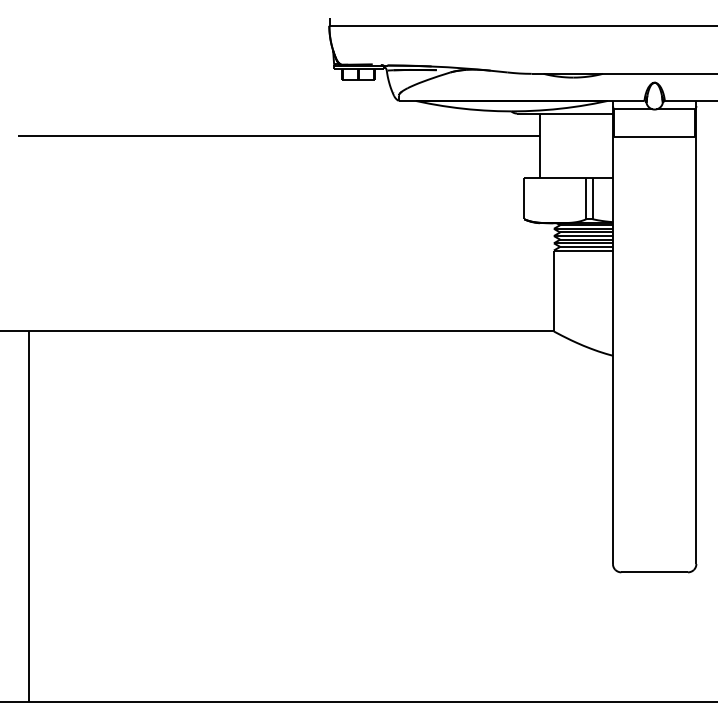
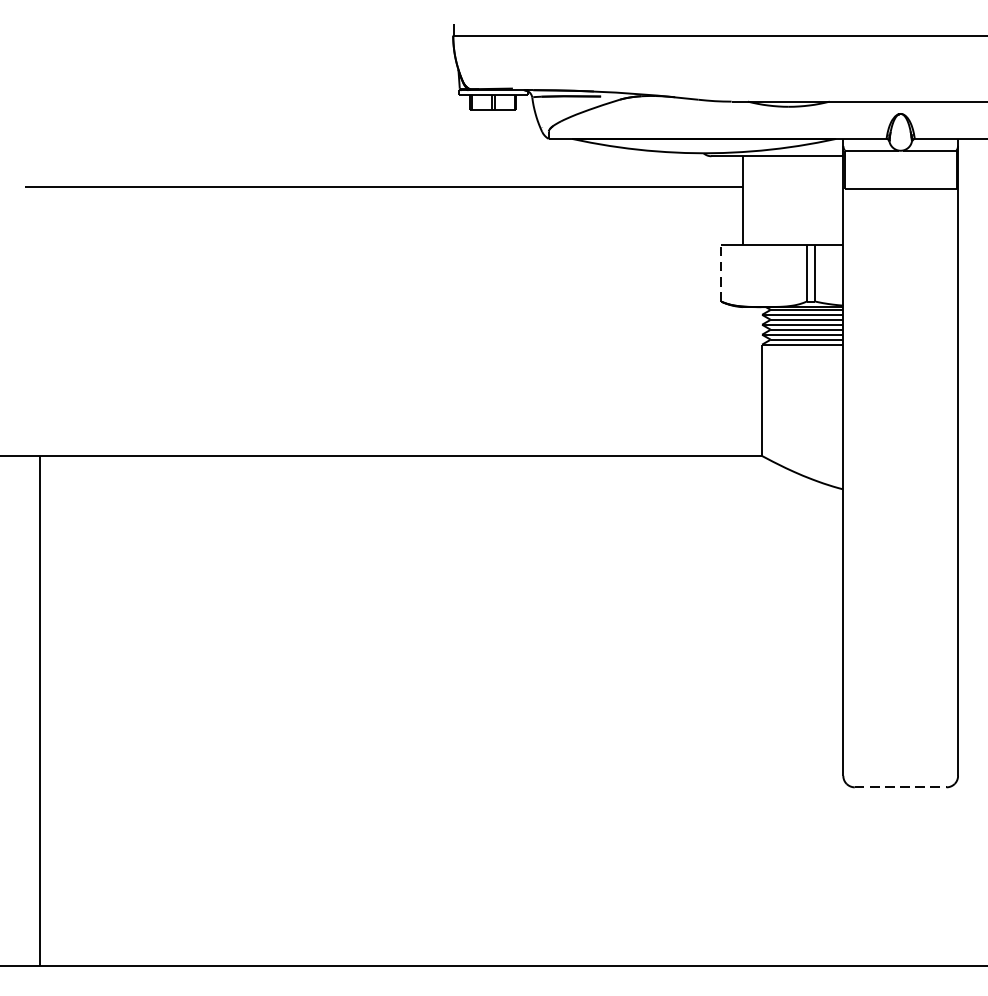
line: (524, 198) -> (721, 273), solid -> dashed
line: (655, 572) -> (901, 787), solid -> dashed

